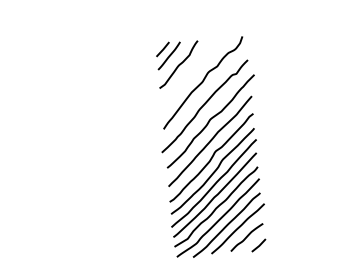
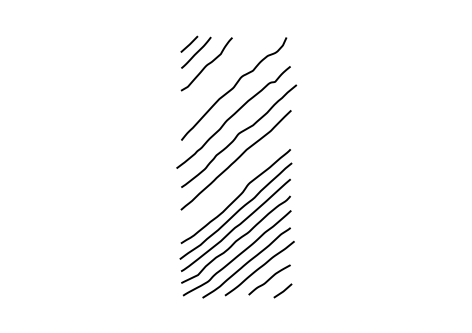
curve: (211, 158) -> (235, 180), removed

